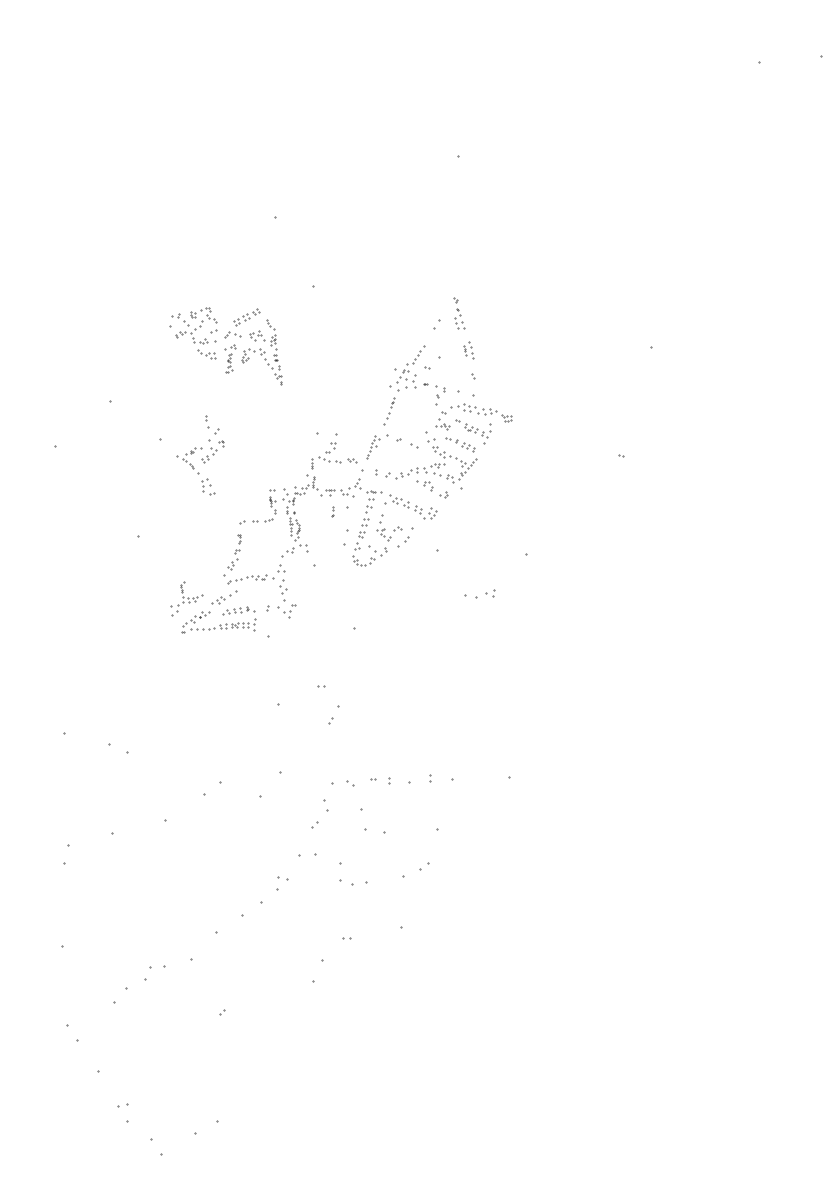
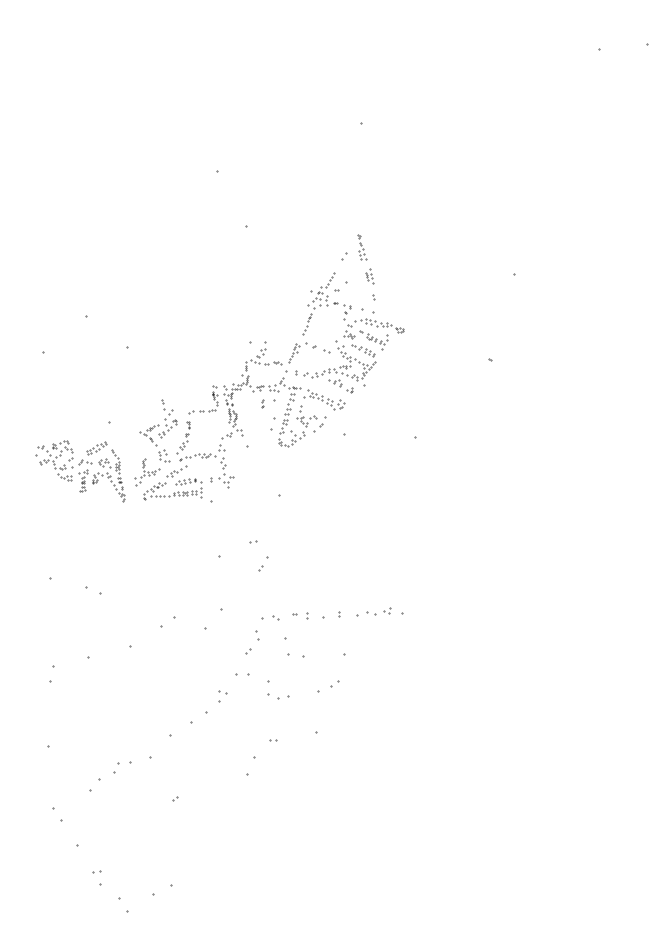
part: (226, 346) -> (80, 471), moved
part: (201, 454) -> (158, 430), moved
part: (479, 593) -> (378, 611), moved

